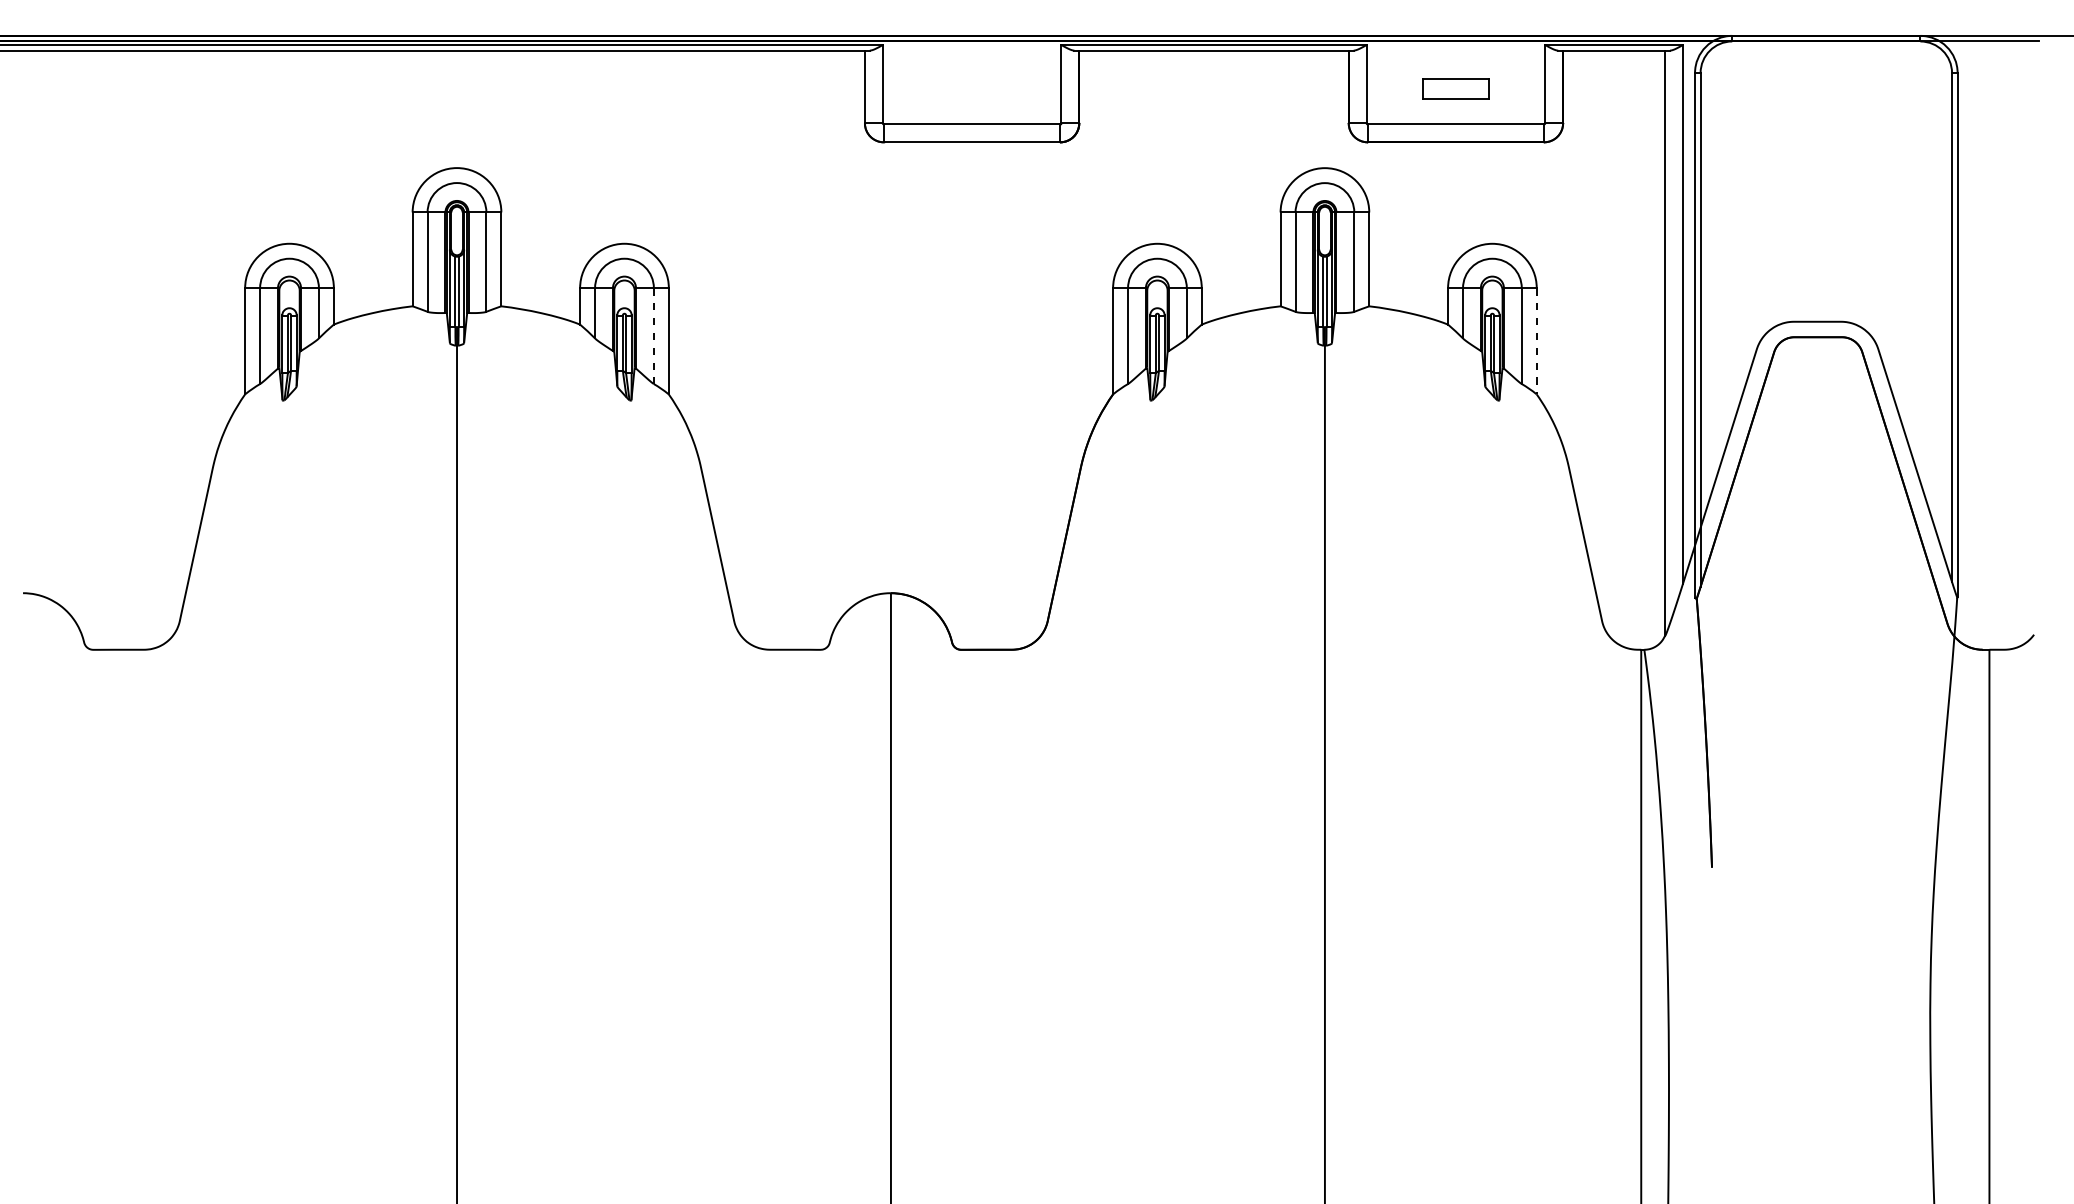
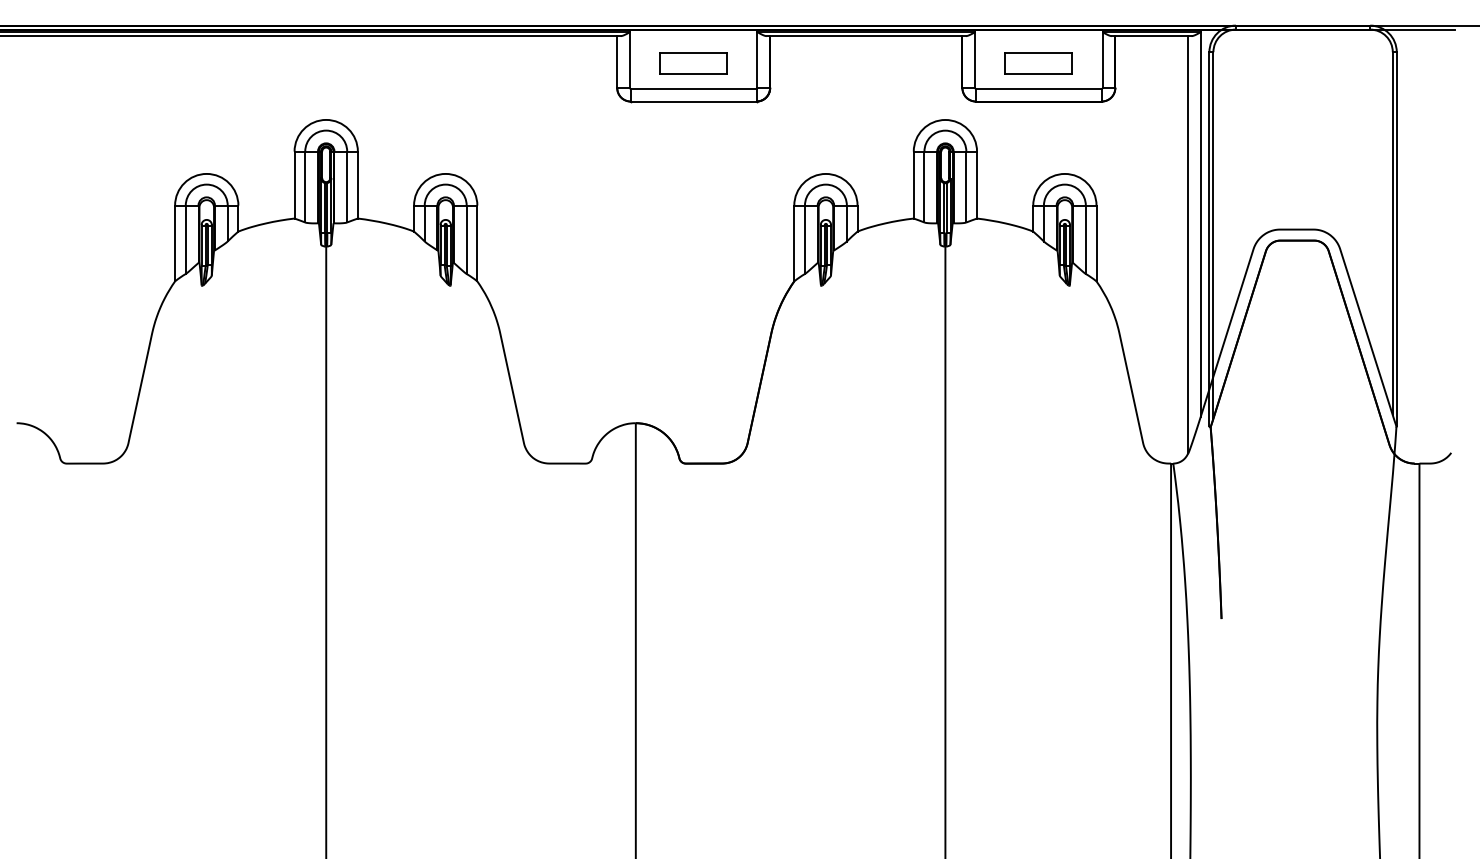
part: (971, 89) -> (693, 63), added
part: (1455, 89) -> (1038, 63), size x1.43
line: (653, 336) -> (466, 240), dashed -> solid
line: (1536, 341) -> (1096, 243), dashed -> solid

